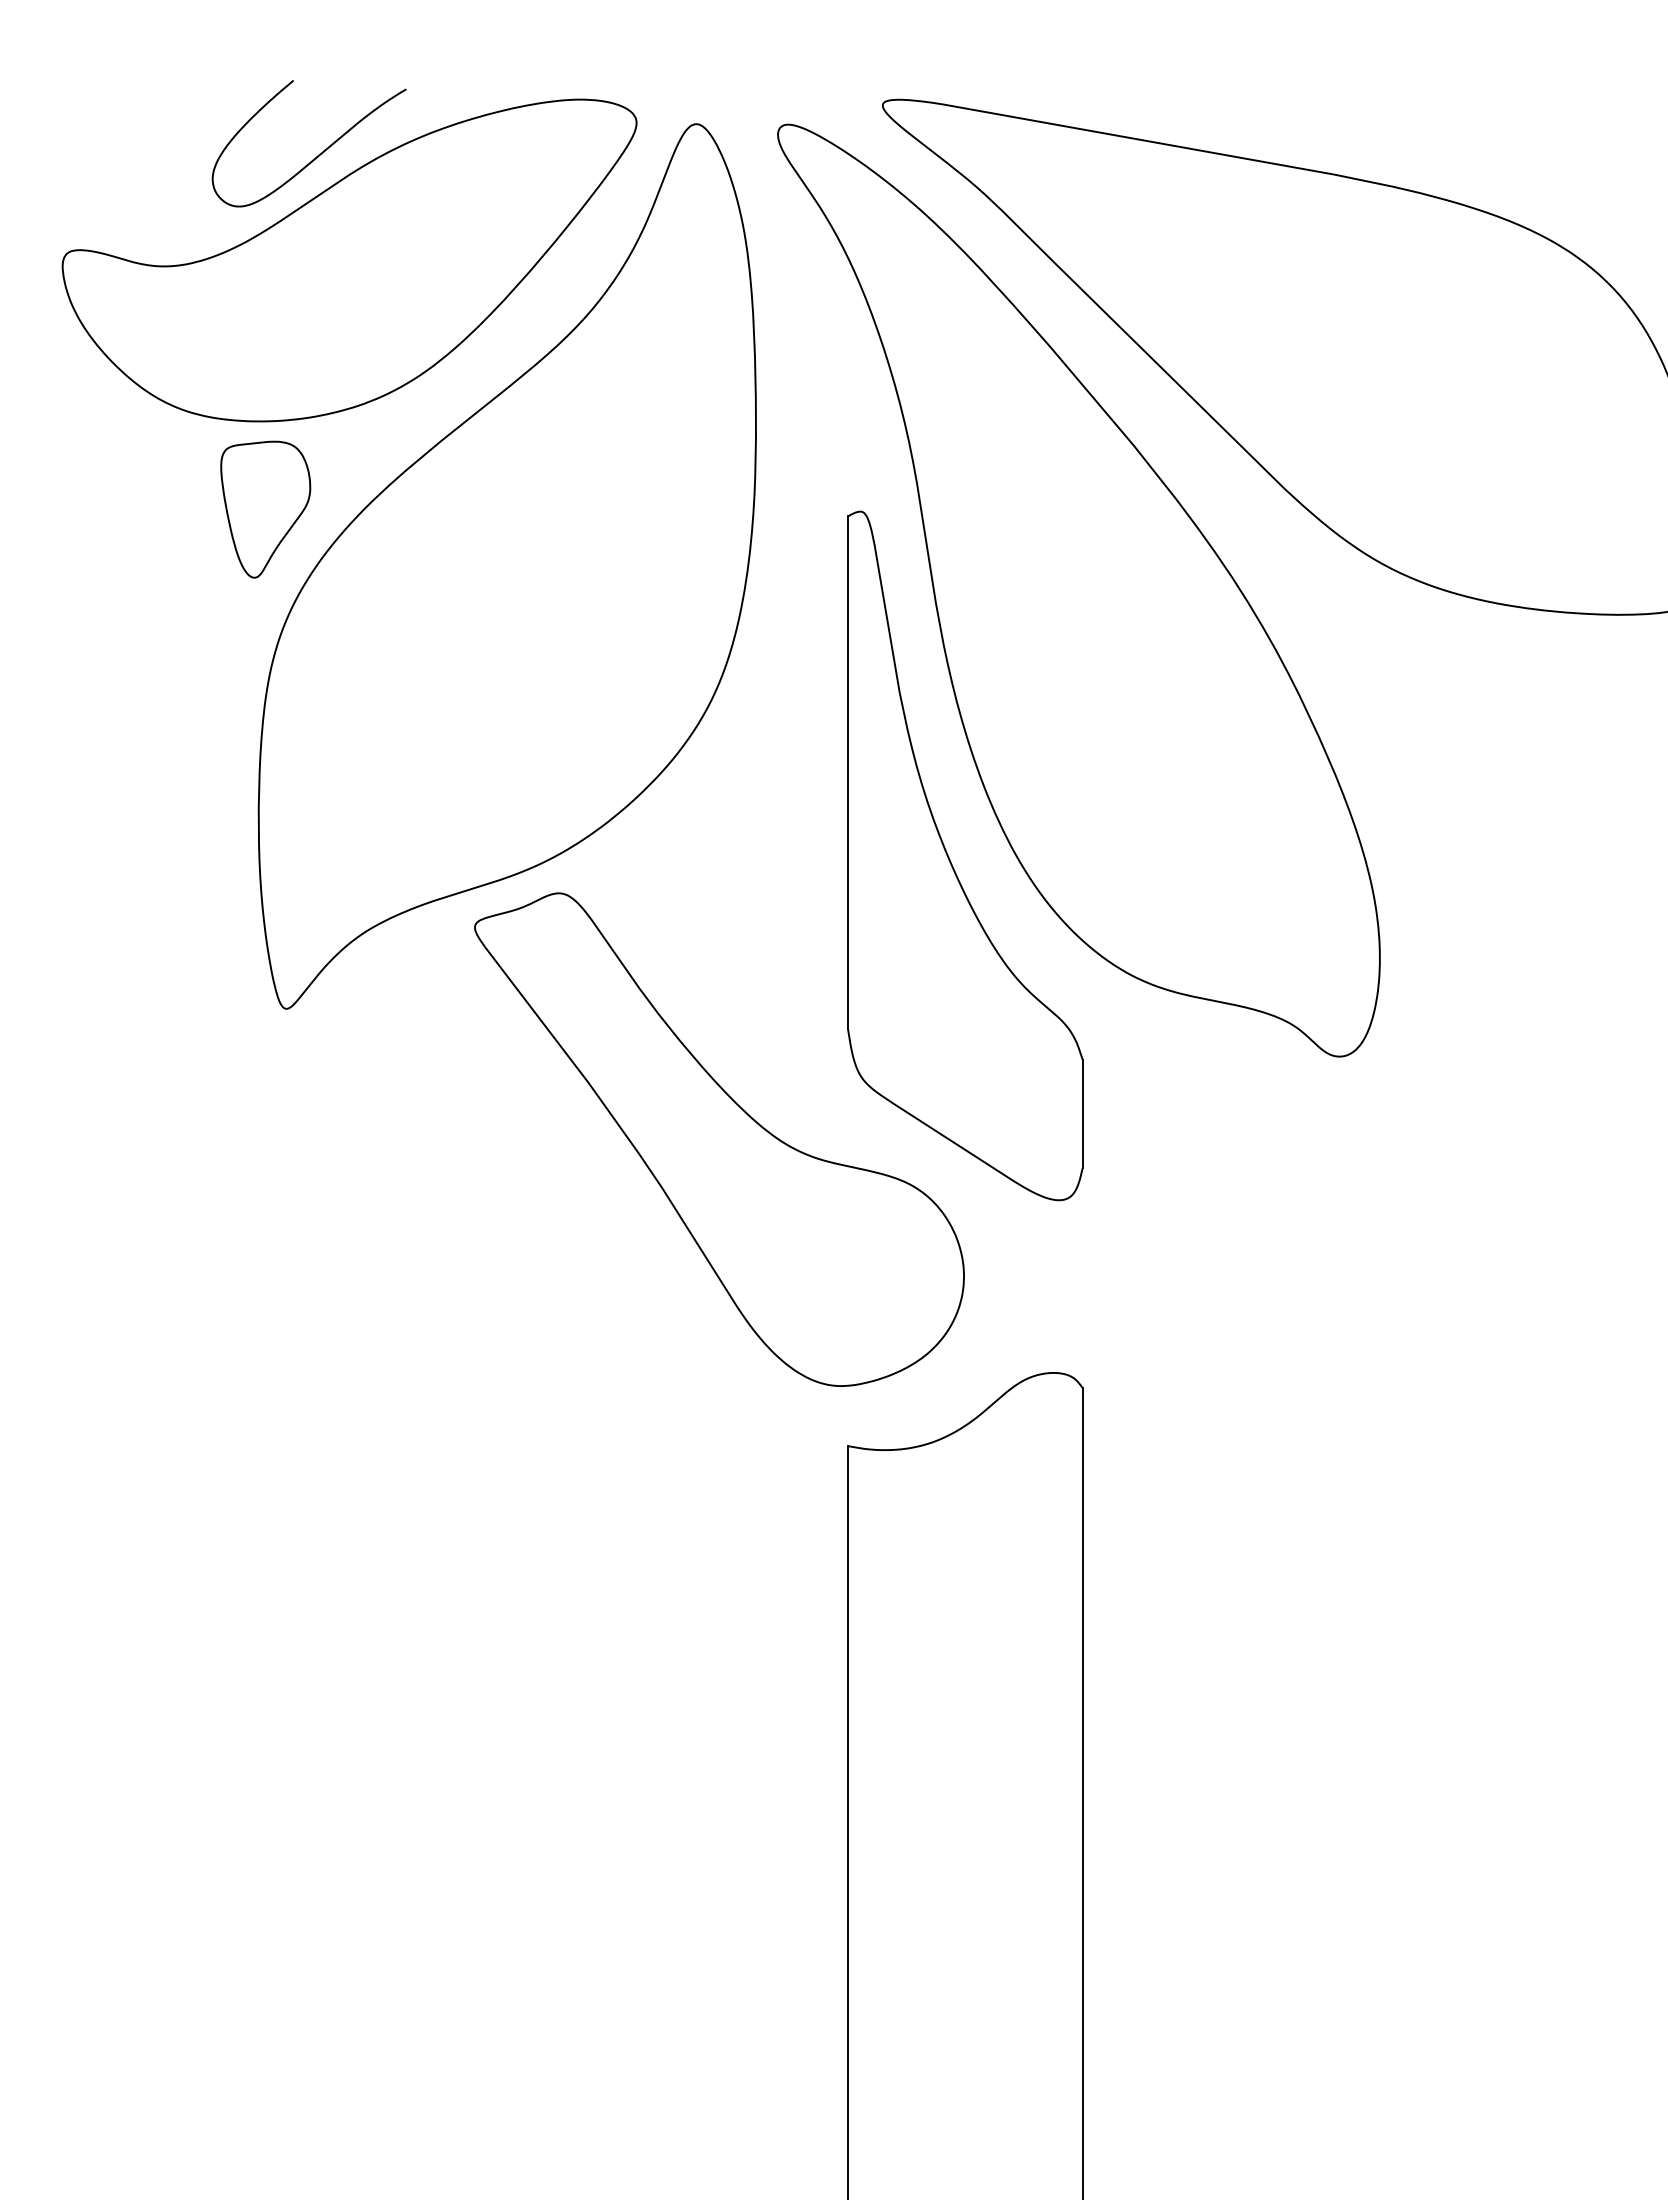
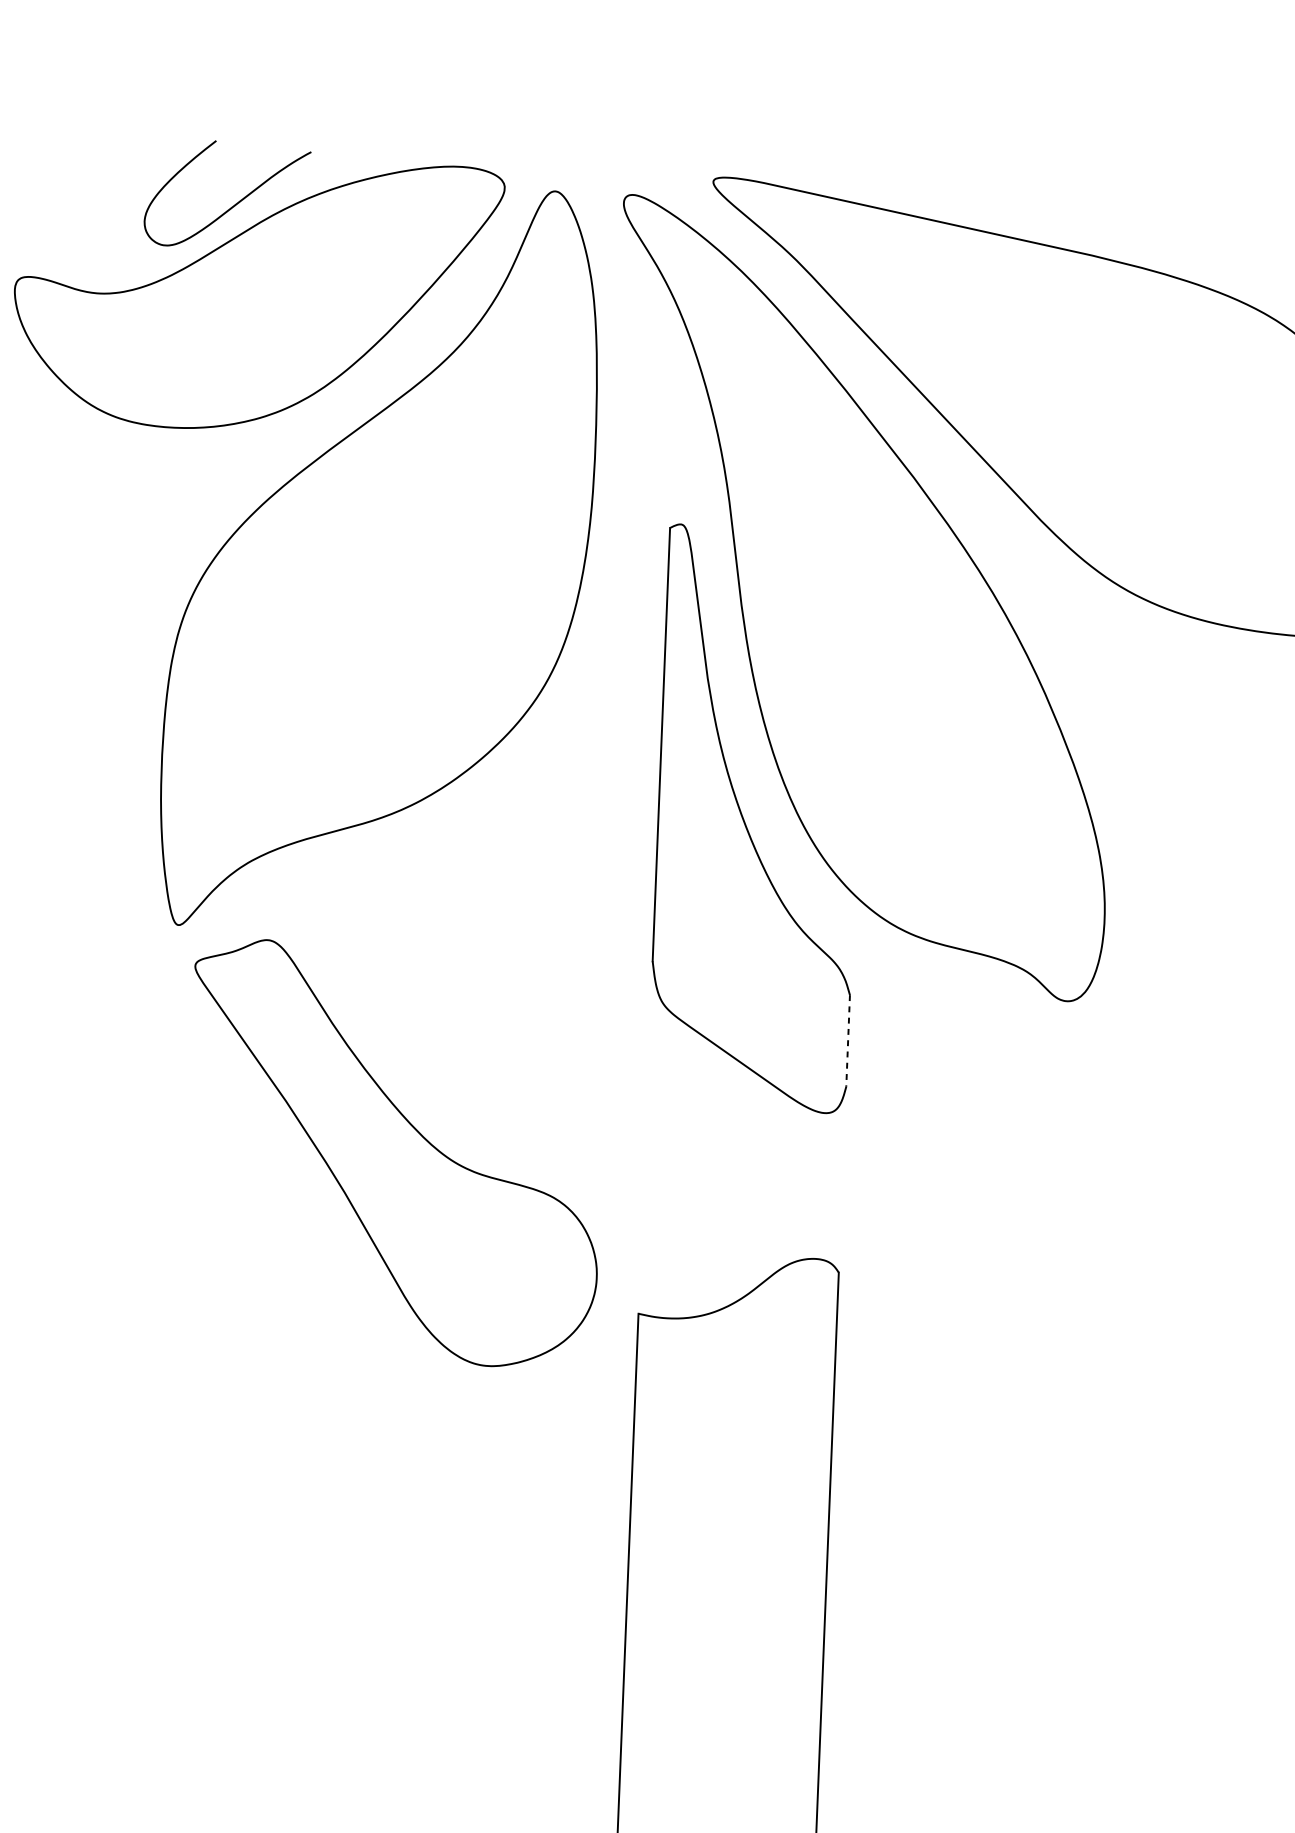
part: (265, 509) -> (178, 502), removed
line: (1082, 1114) -> (847, 1041), solid -> dashed
part: (719, 1139) -> (394, 1153), moved

